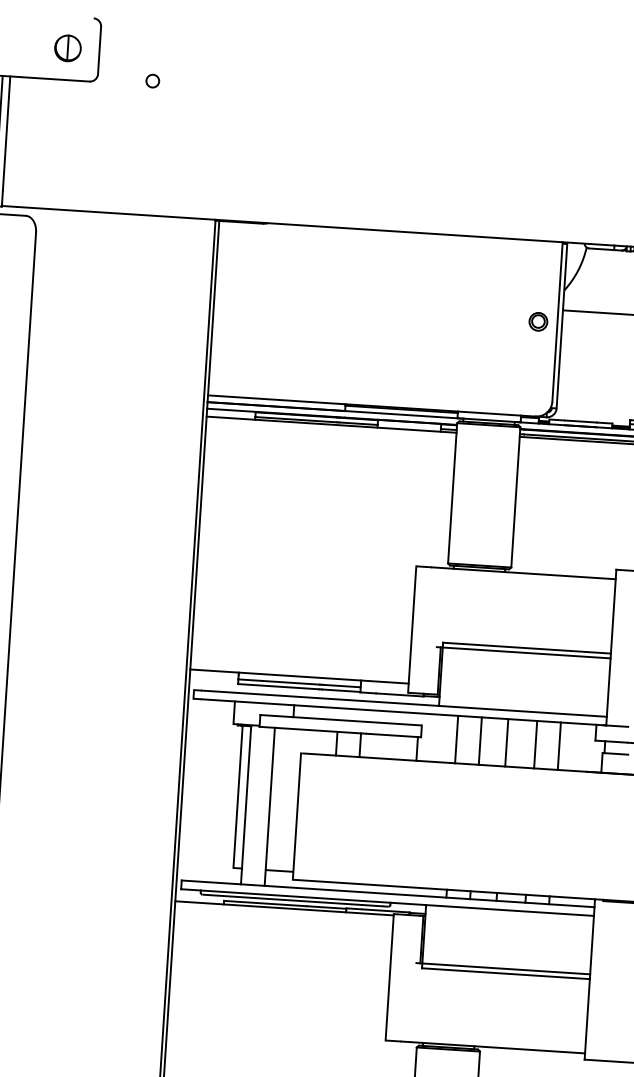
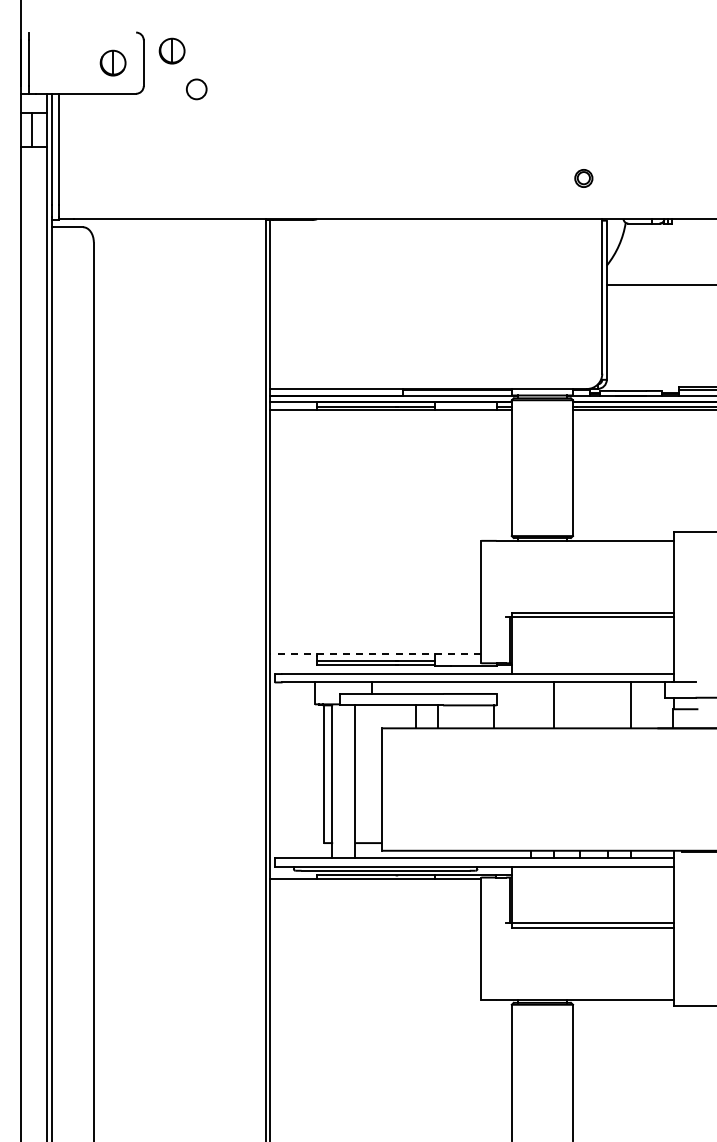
part: (129, 39) -> (171, 50), added
circle: (153, 81) -> (197, 89), size x1.6
part: (538, 321) -> (583, 178), moved
line: (299, 676) -> (375, 654), solid -> dashed
line: (457, 739) -> (531, 705), removed
line: (506, 742) -> (579, 705), removed
line: (535, 744) -> (607, 705), removed

